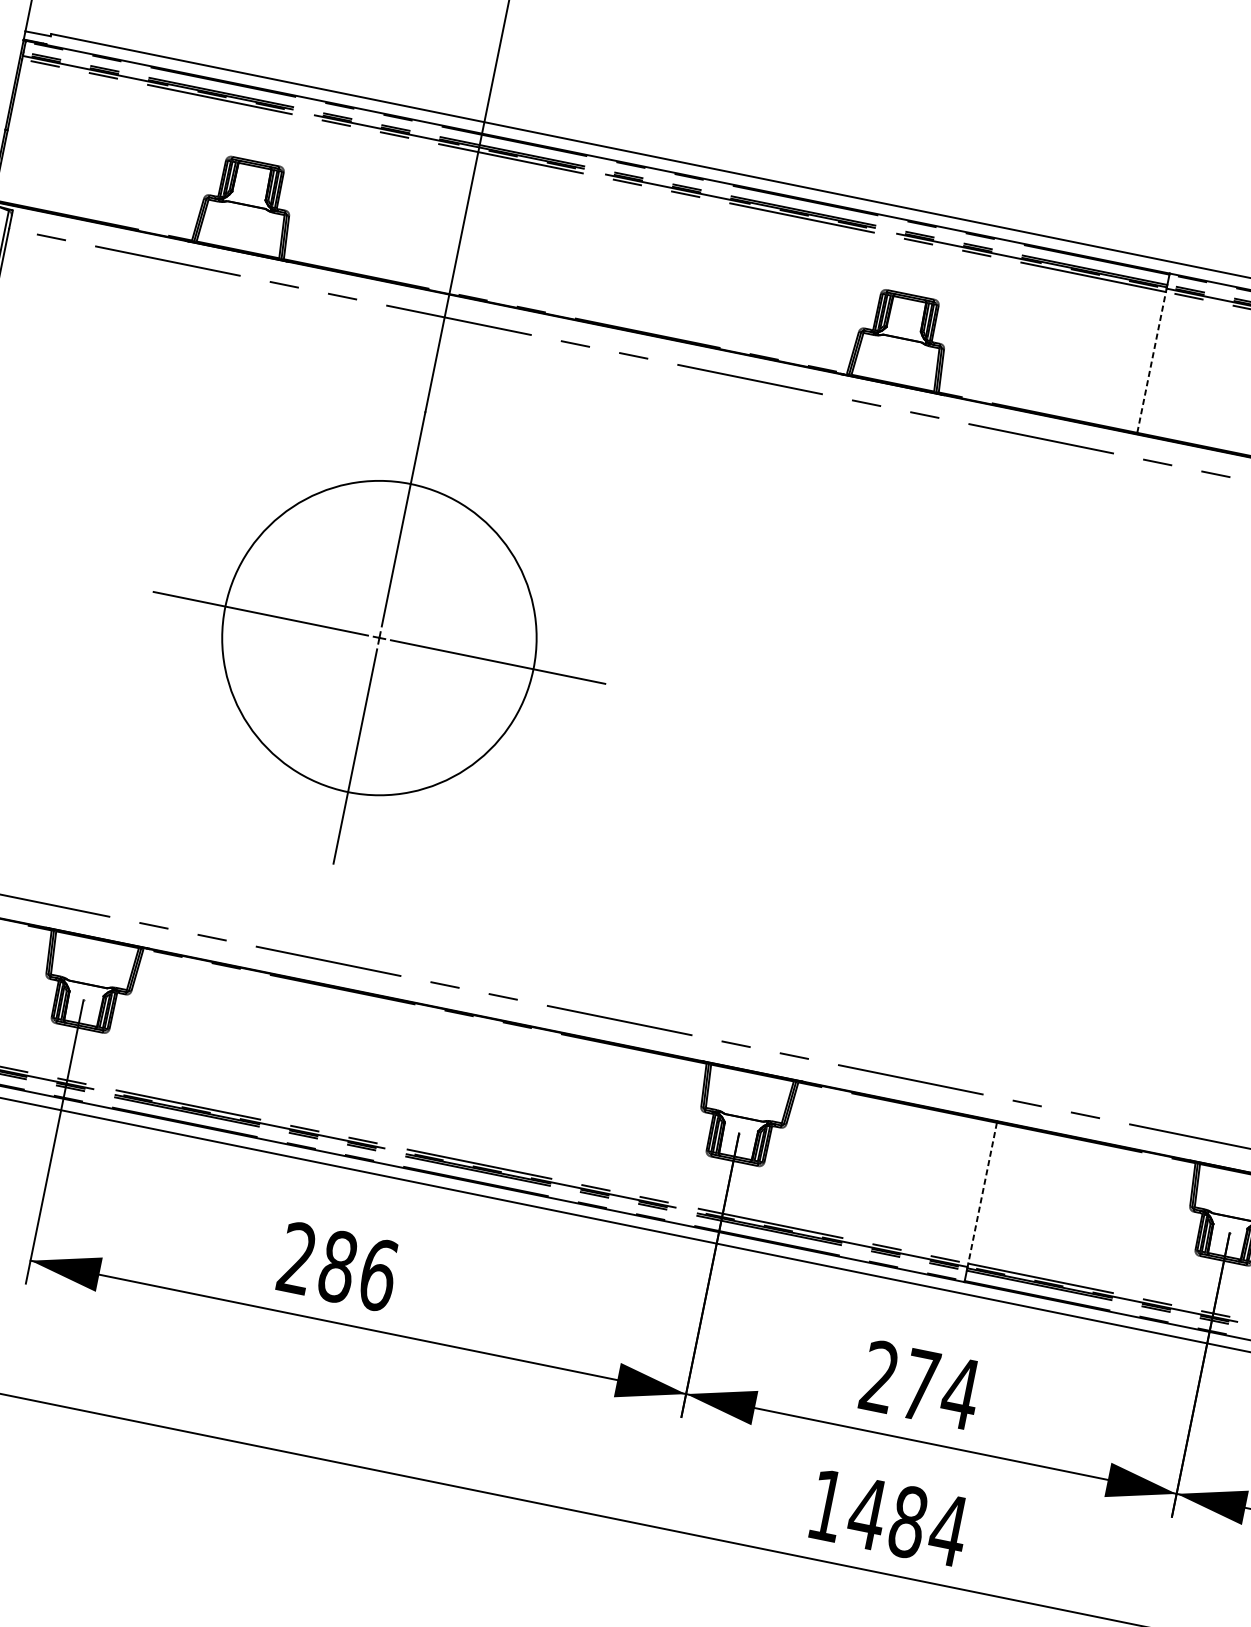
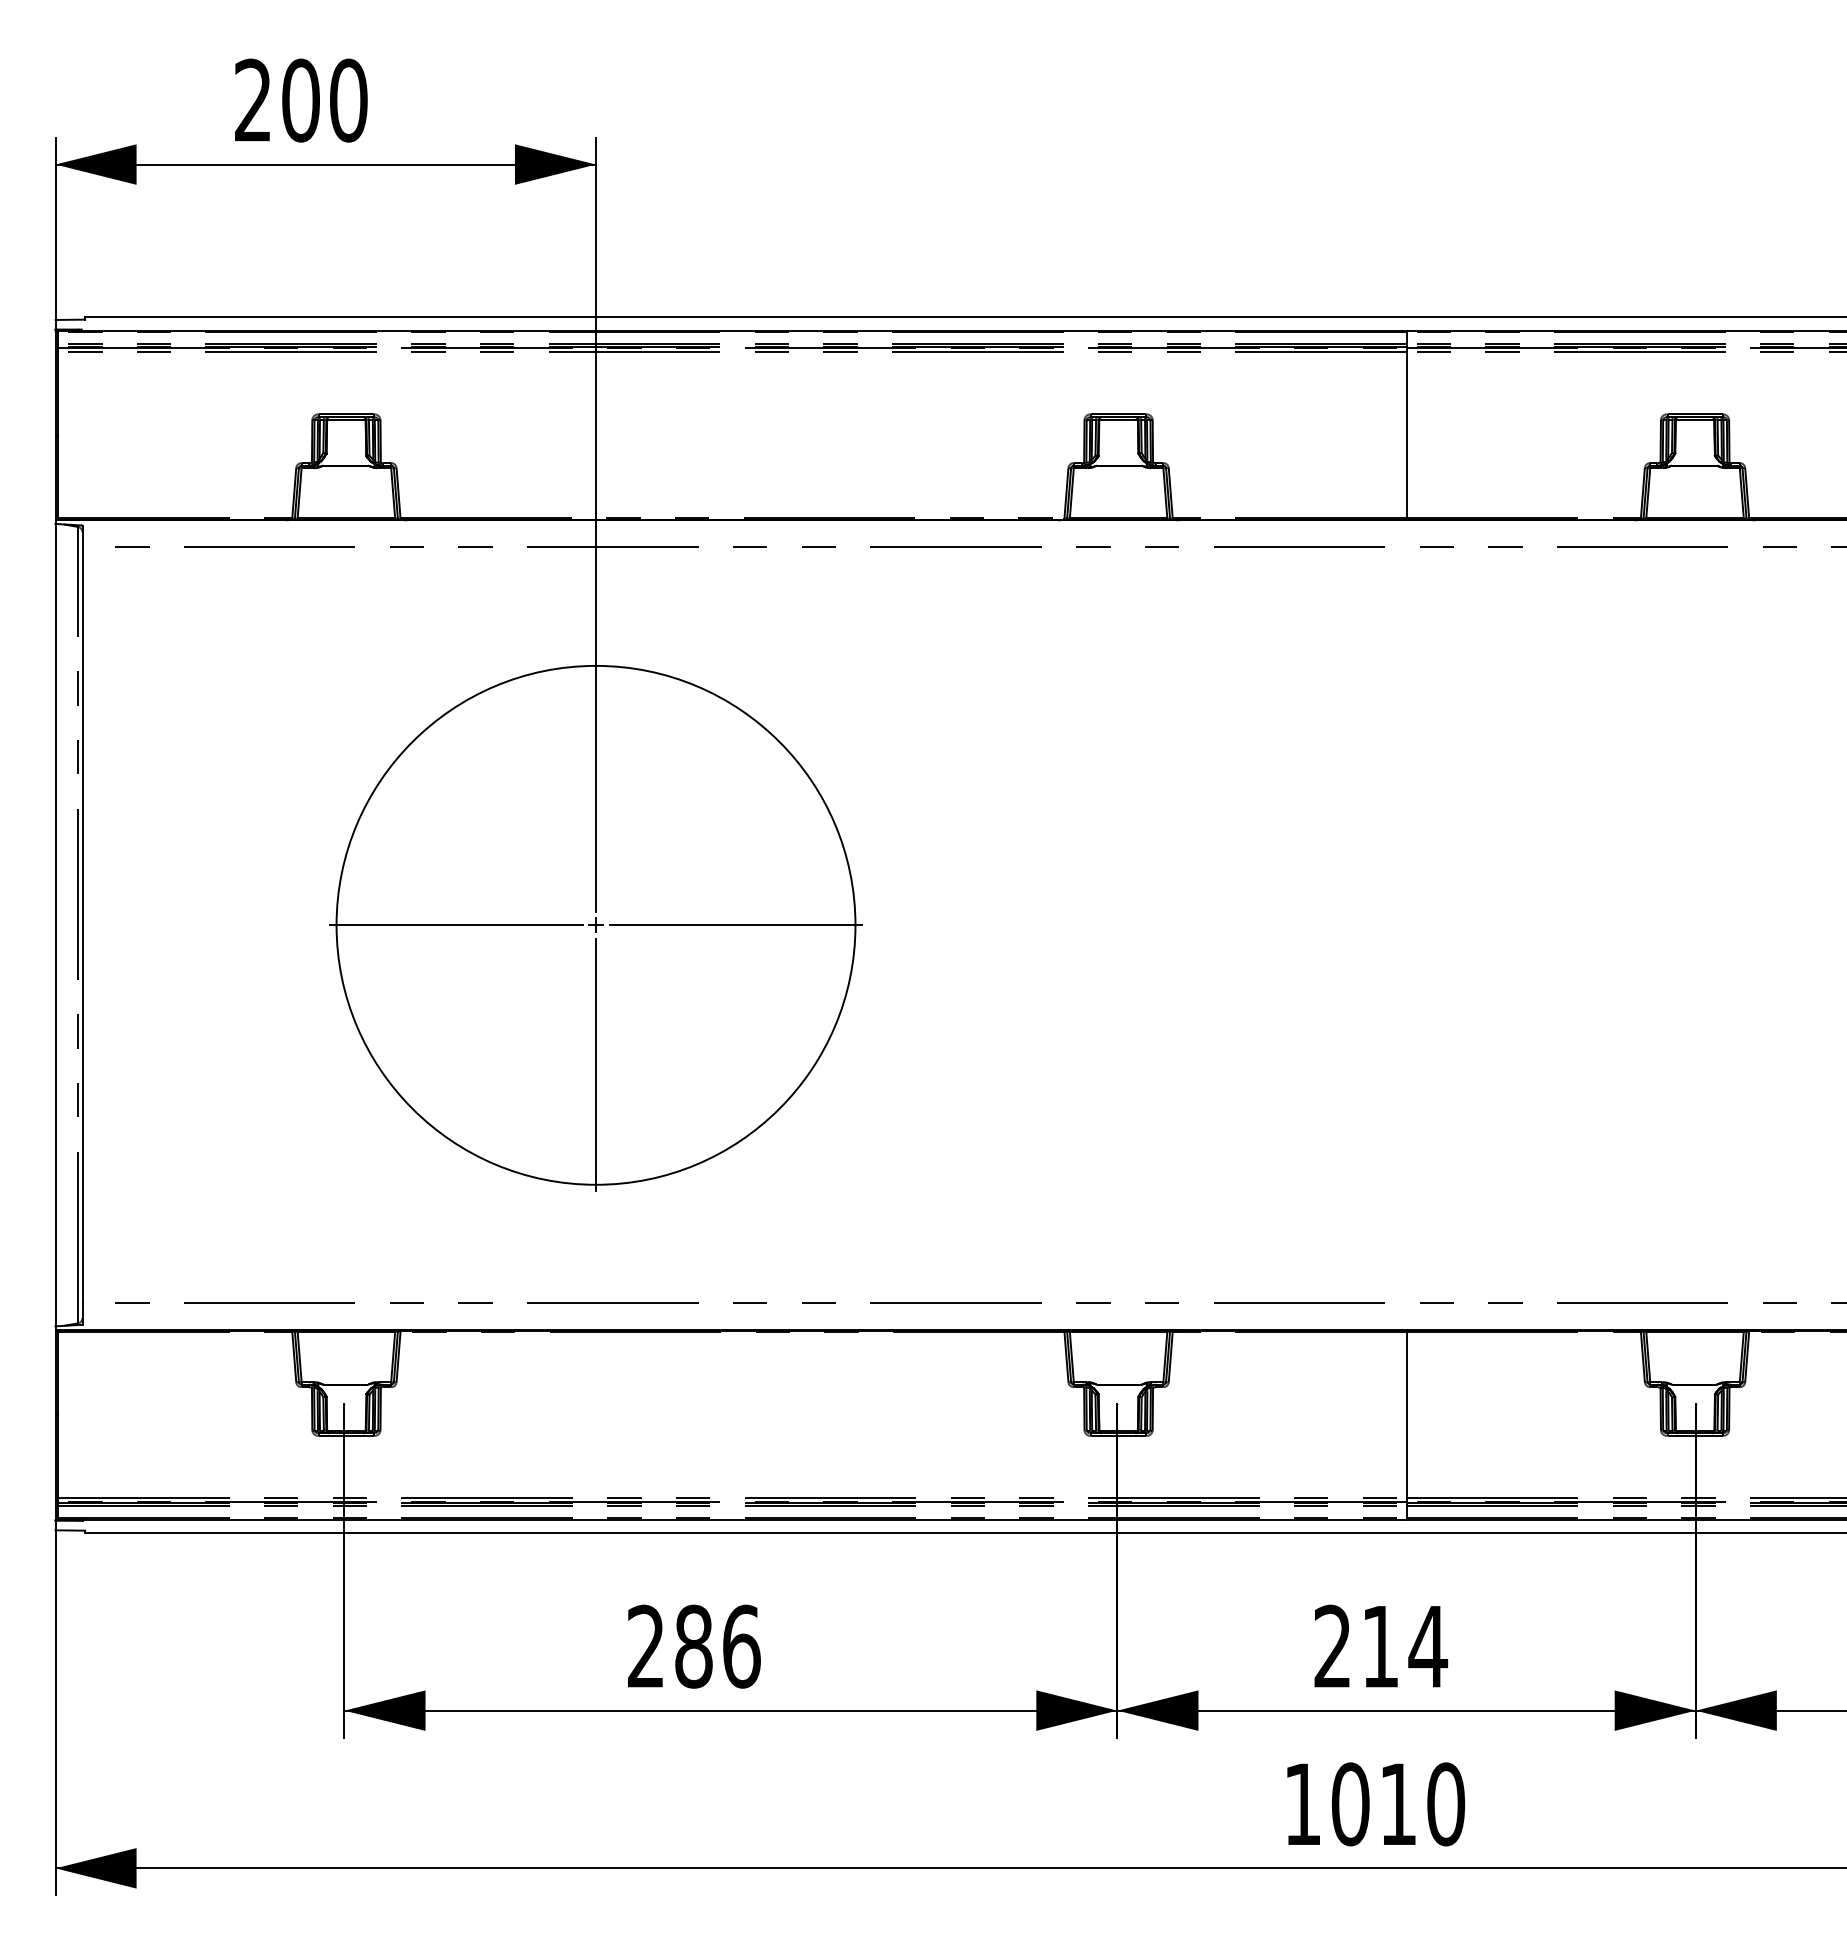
line: (1151, 361) -> (1406, 434), dashed -> solid
circle: (379, 637) -> (595, 924), size x1.43
line: (982, 1193) -> (1406, 1415), dashed -> solid
text: (920, 1385) -> (1380, 1646), 274 -> 214
text: (907, 1522) -> (1397, 1804), 1484 -> 1010

